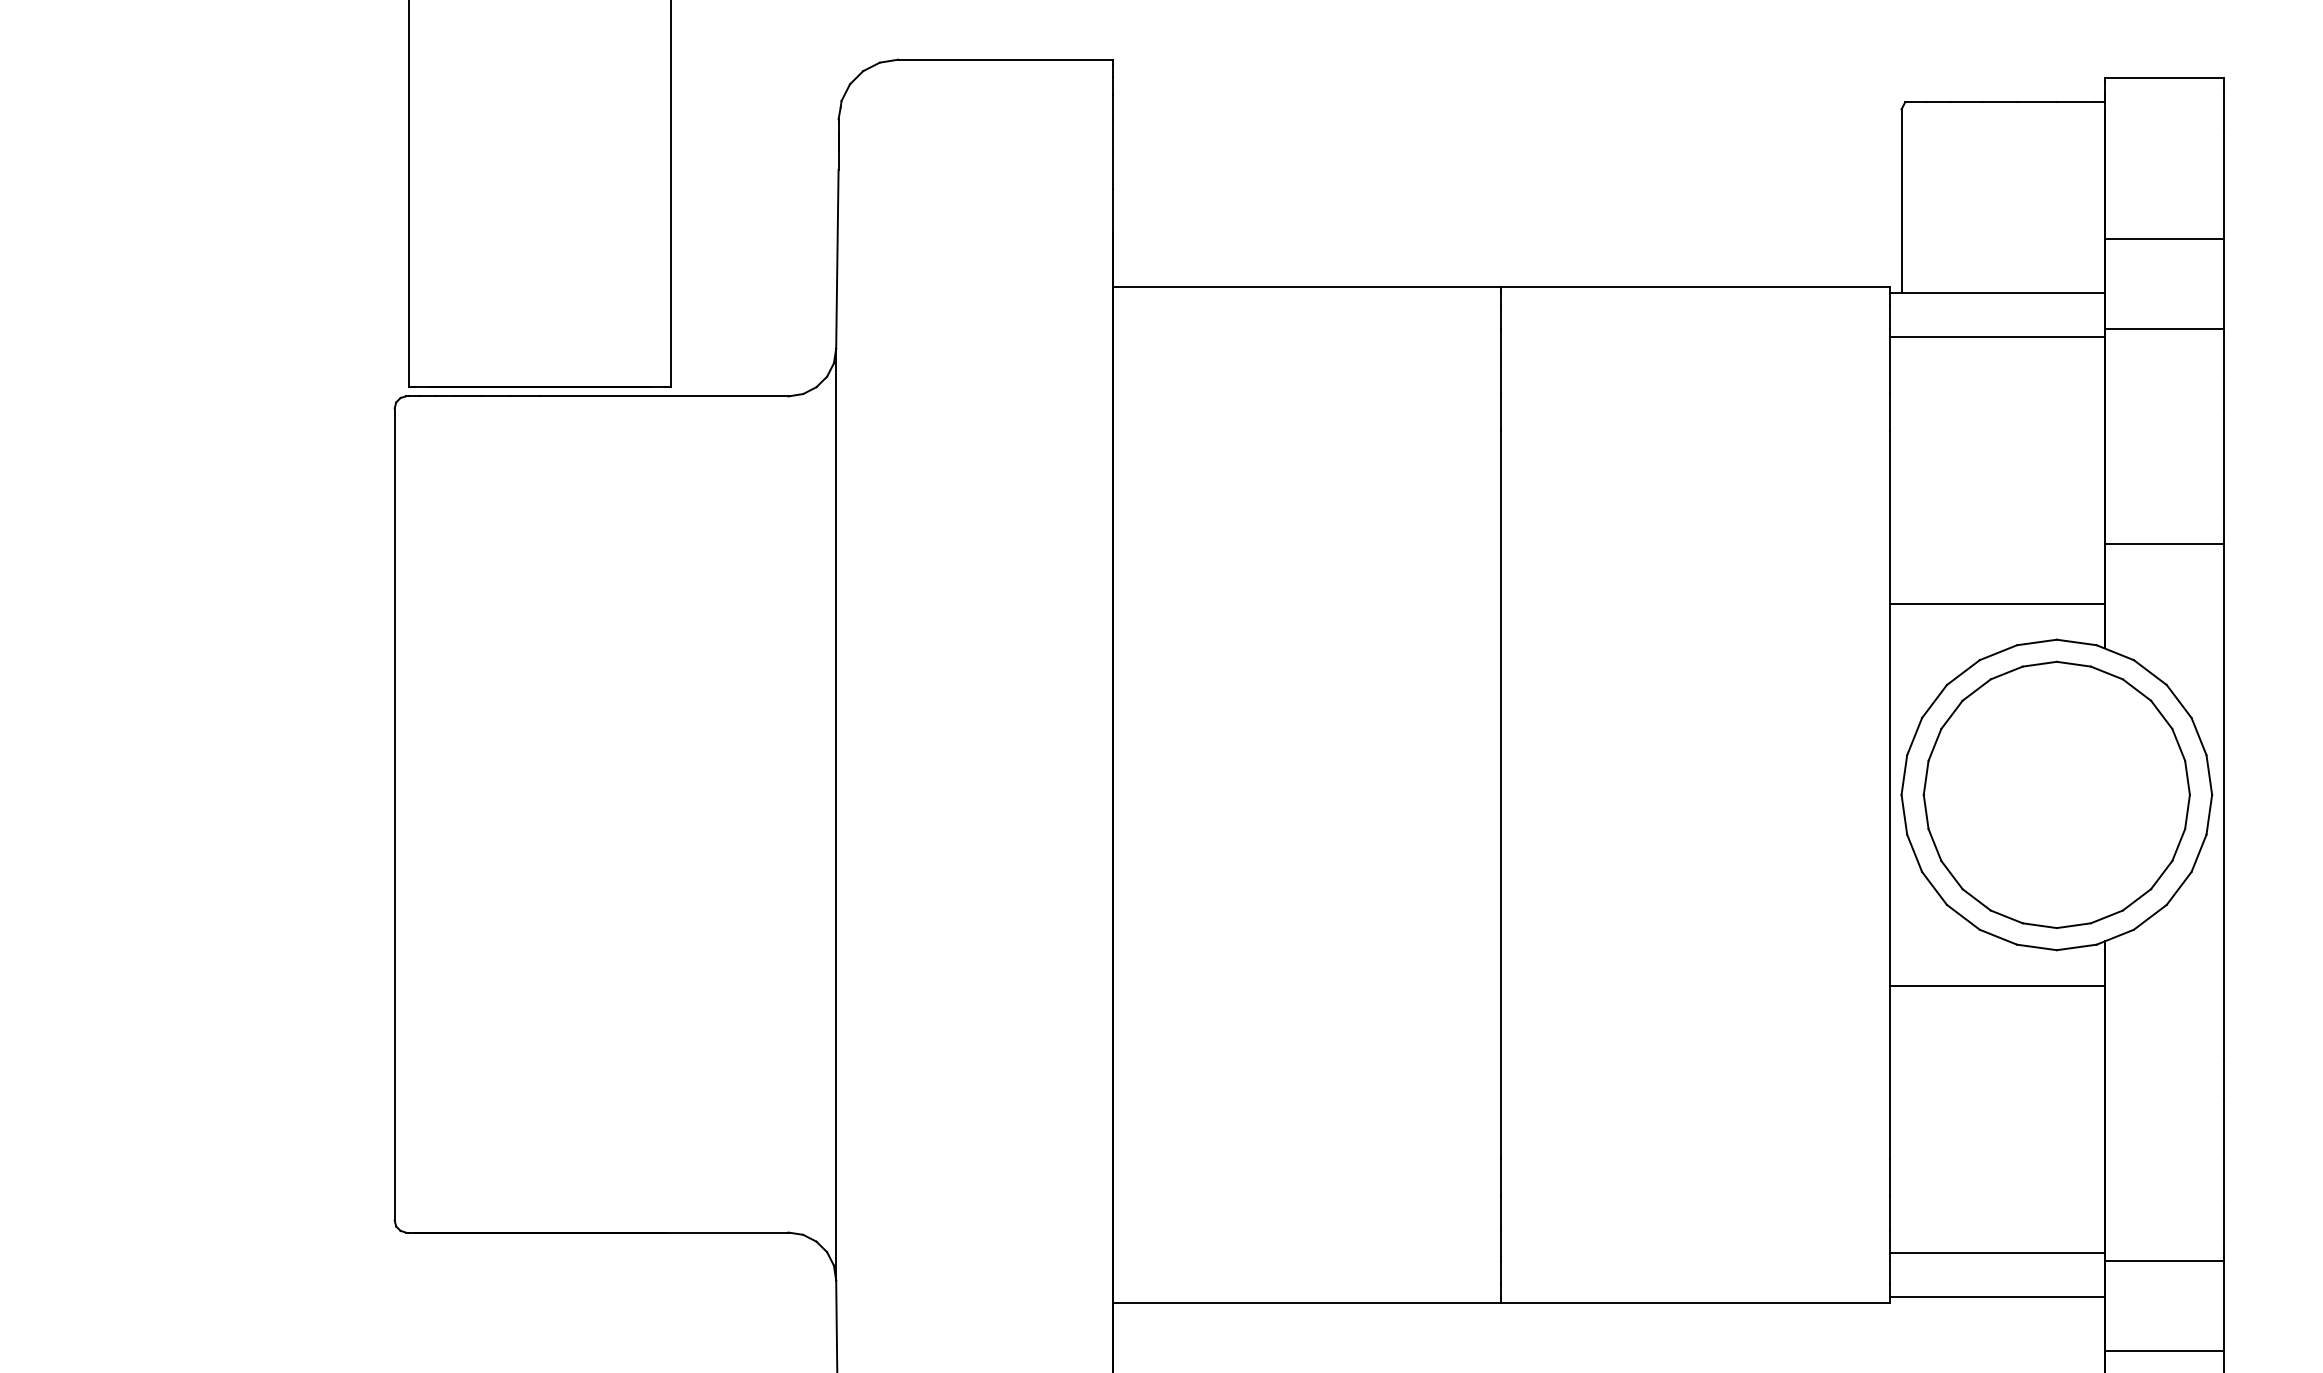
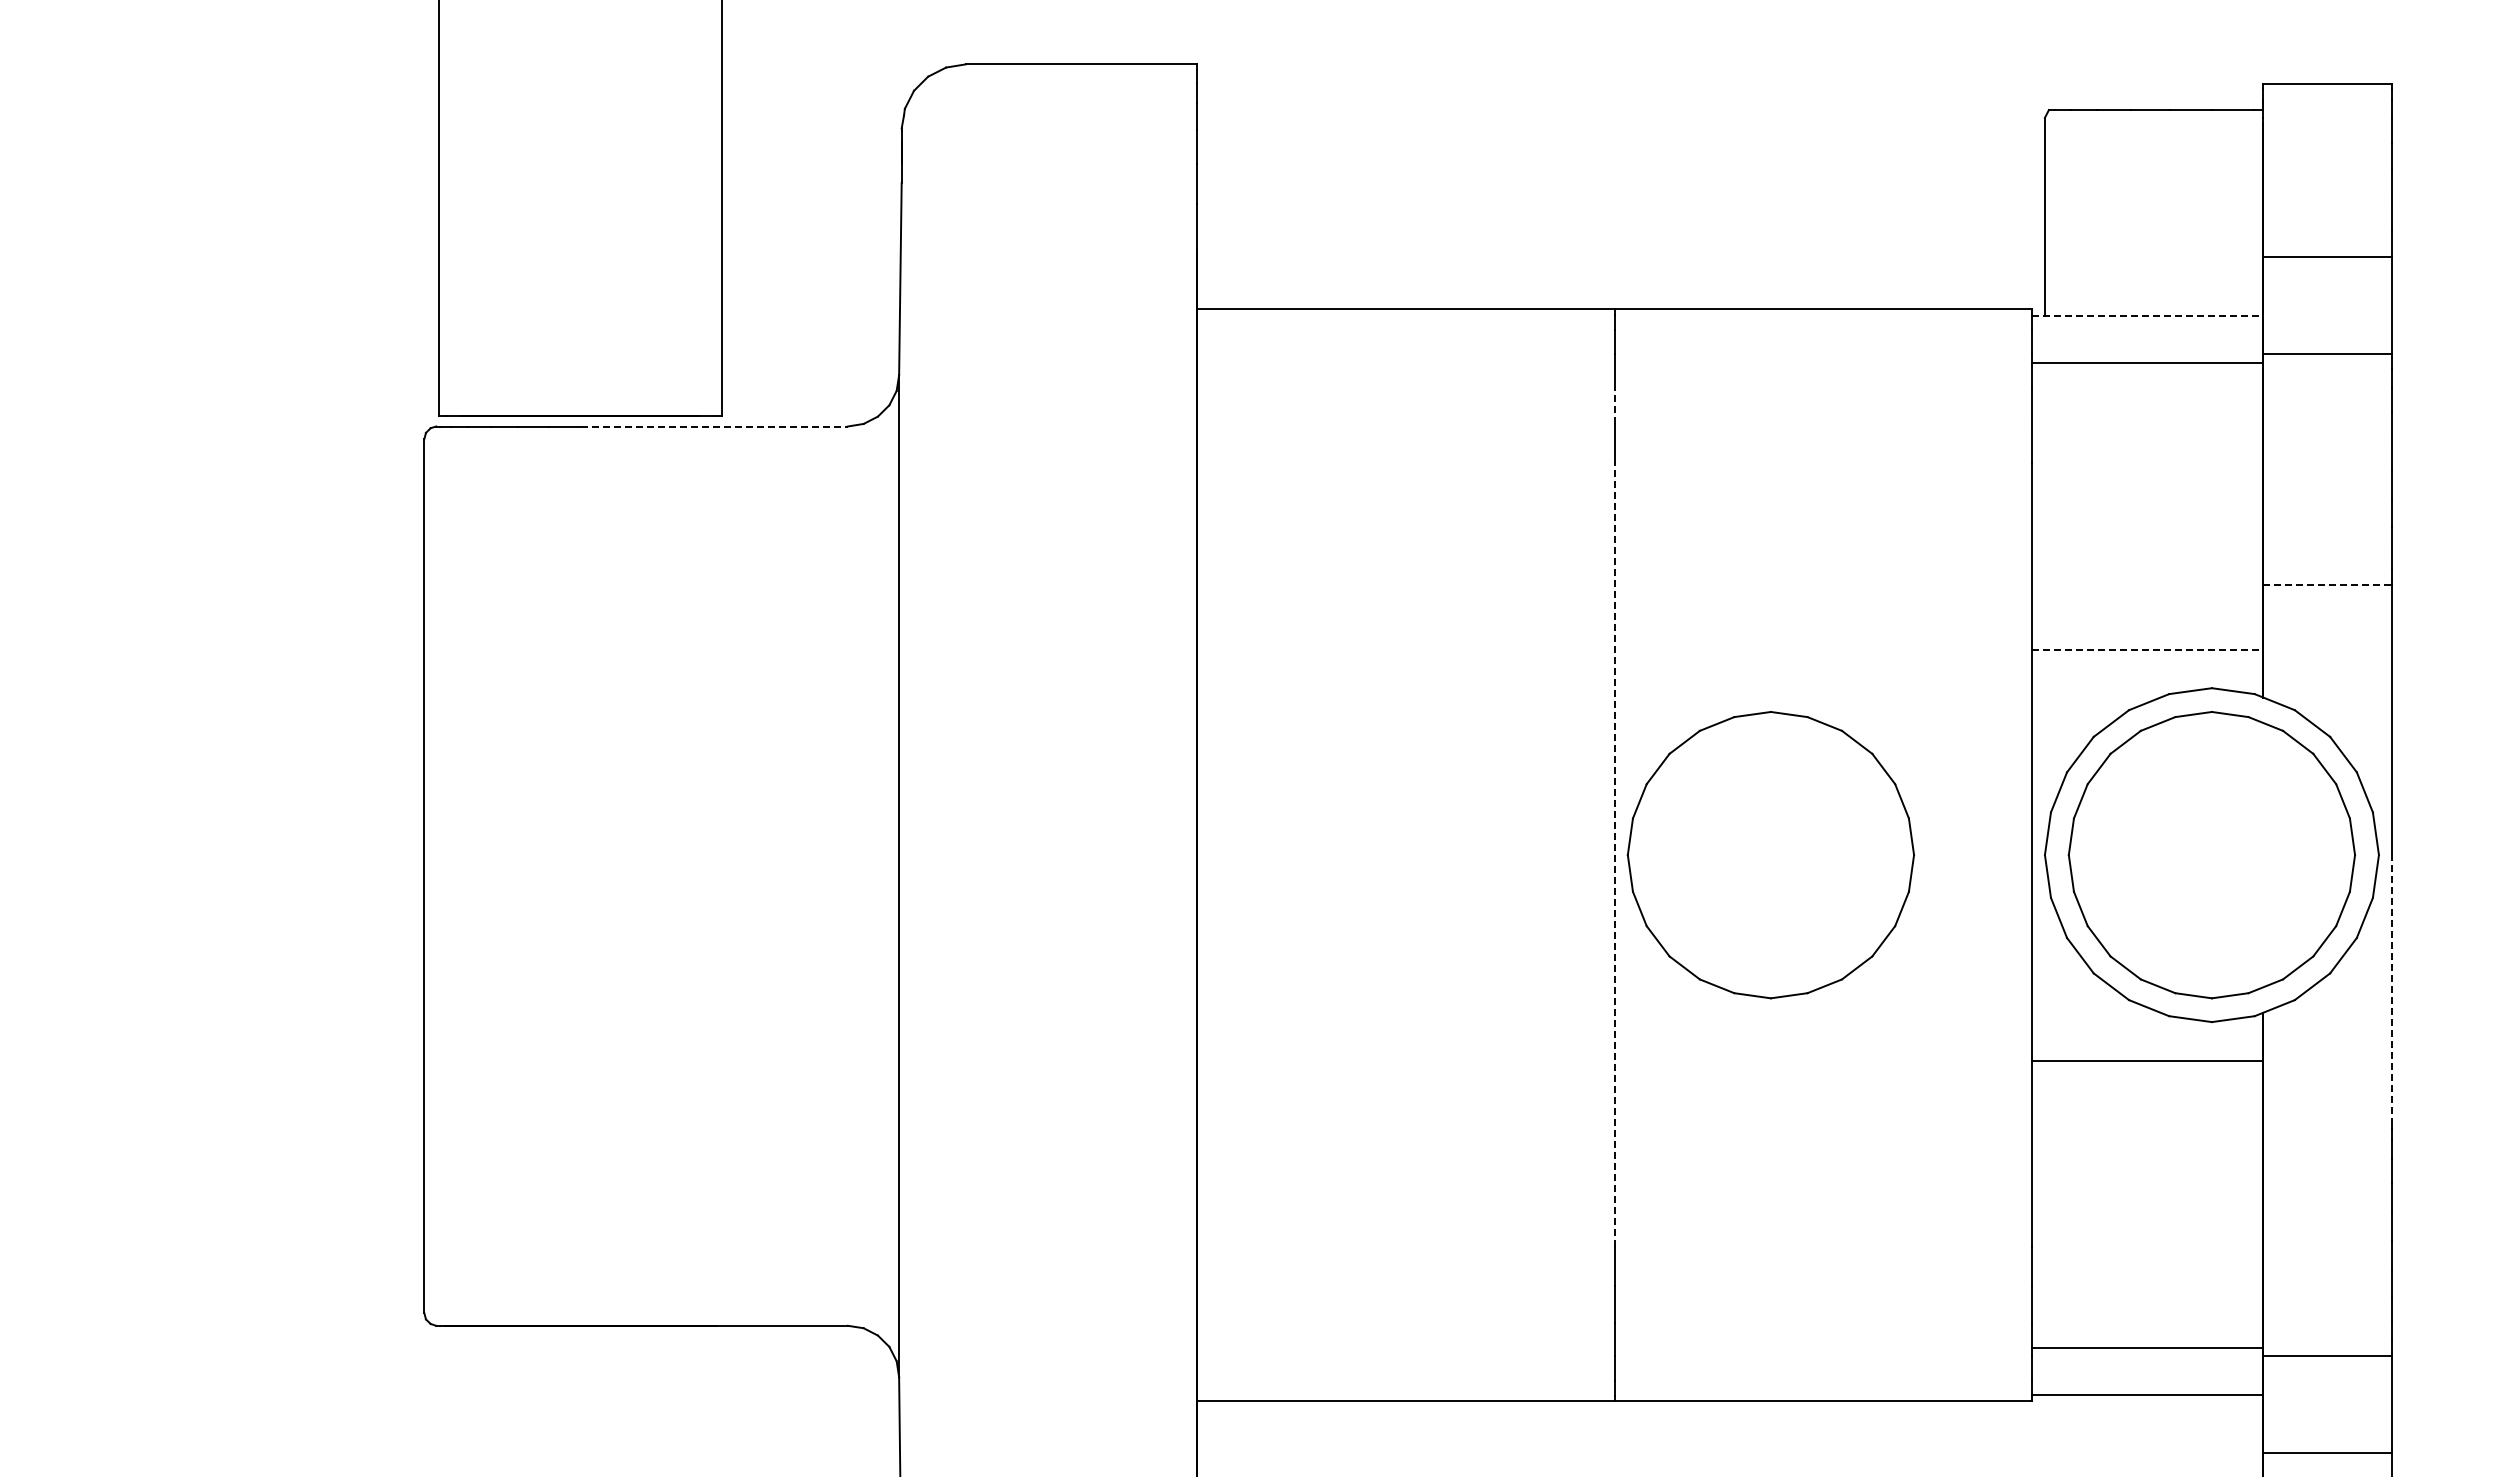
line: (1996, 293) -> (2147, 315), solid -> dashed
line: (1501, 375) -> (1614, 404), solid -> dashed
line: (664, 396) -> (714, 426), solid -> dashed
line: (2165, 544) -> (2328, 585), solid -> dashed
line: (1996, 603) -> (2147, 649), solid -> dashed
line: (1501, 795) -> (1614, 855), solid -> dashed
part: (1646, 795) -> (1770, 855), added
line: (2223, 919) -> (2391, 989), solid -> dashed

